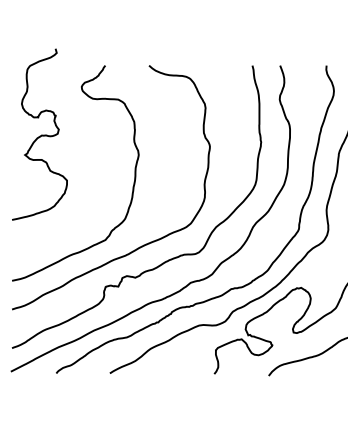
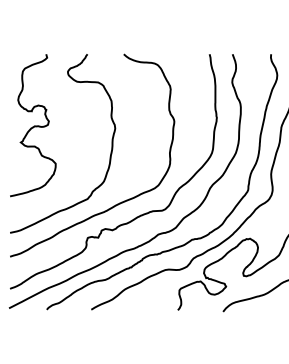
curve: (41, 134) -> (34, 125), moved

